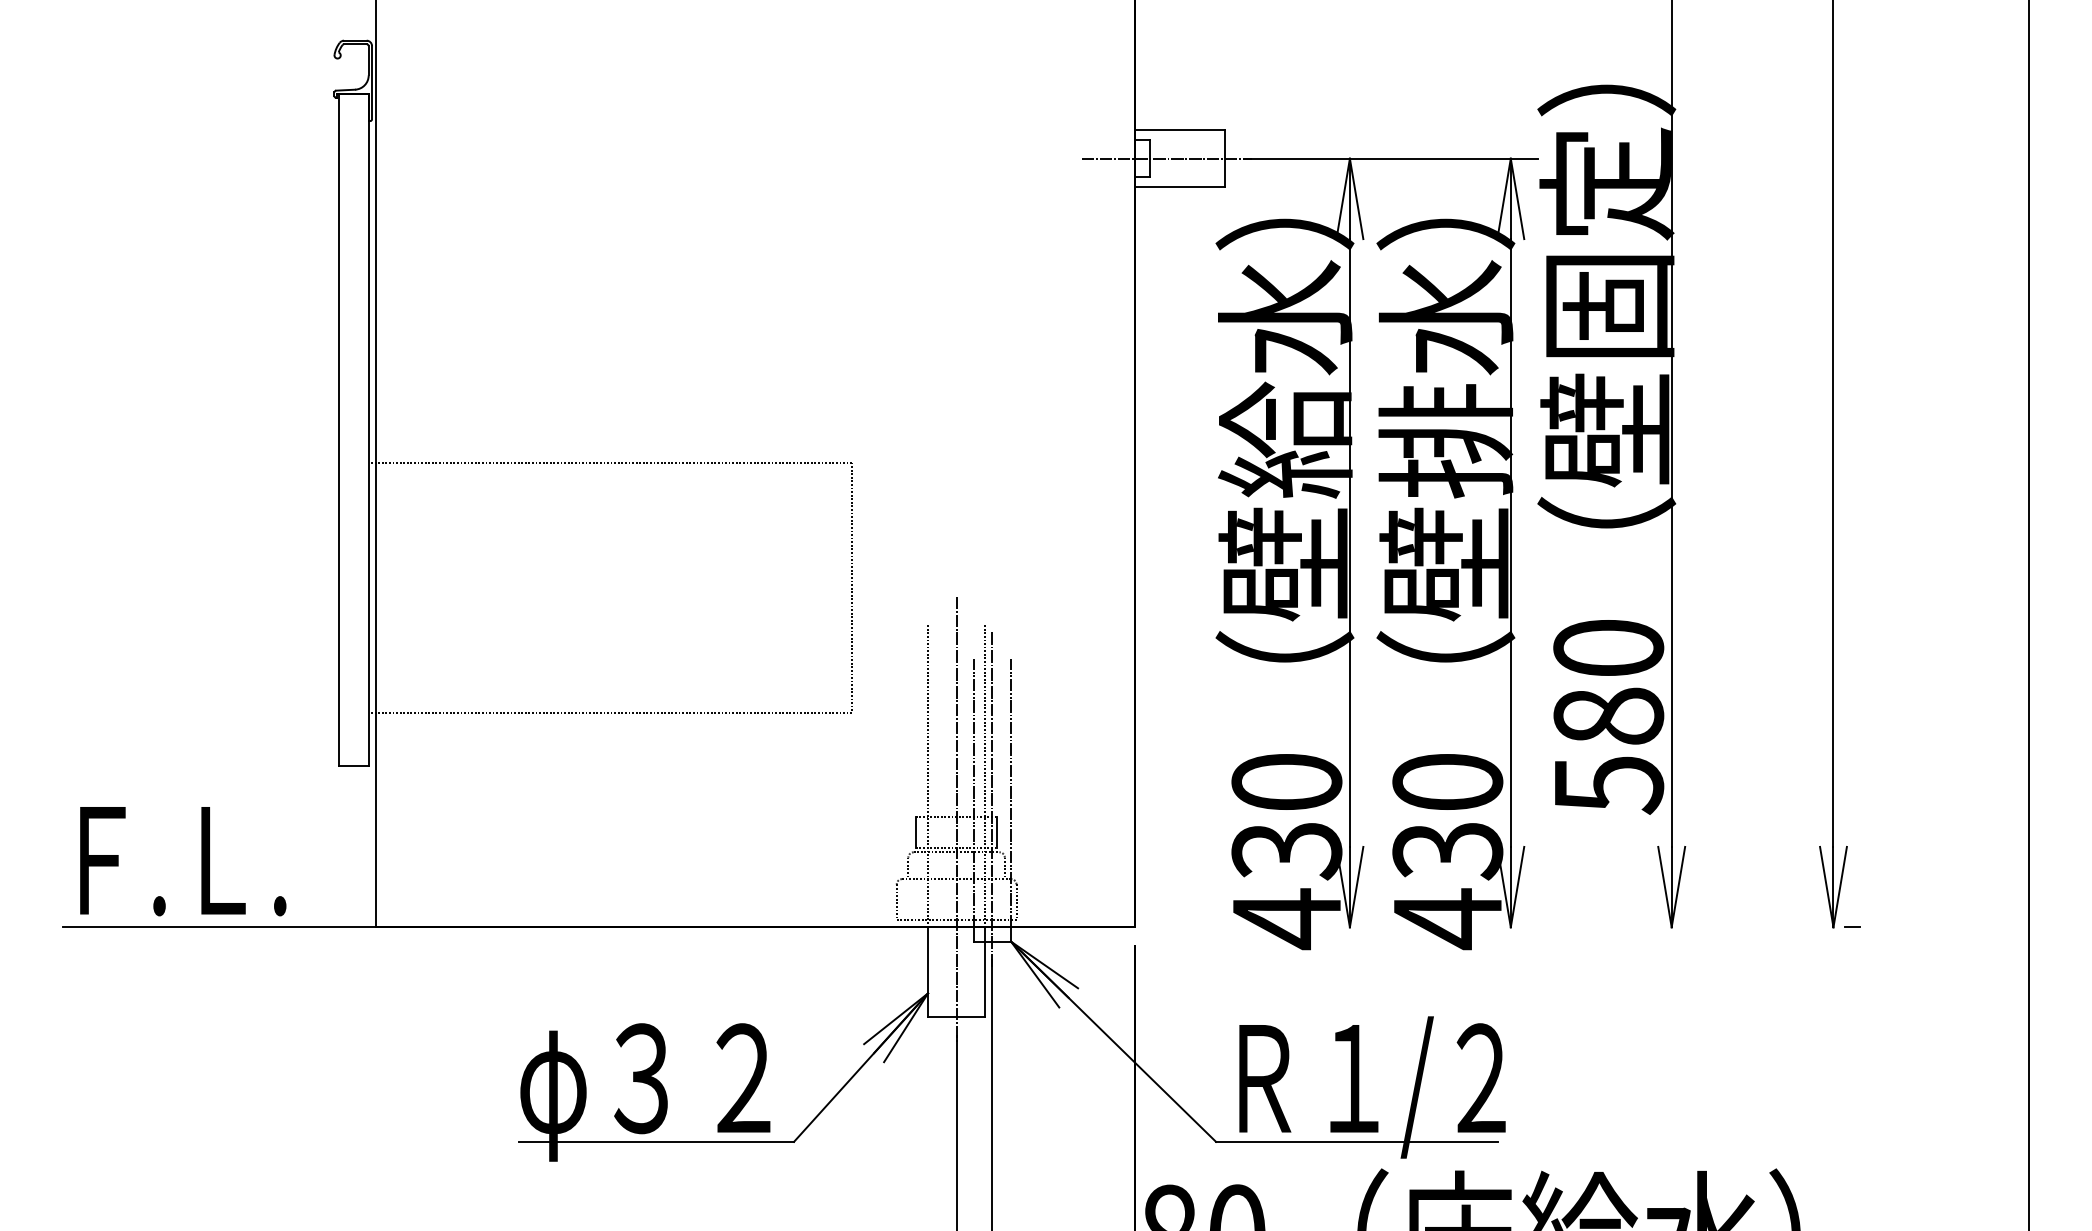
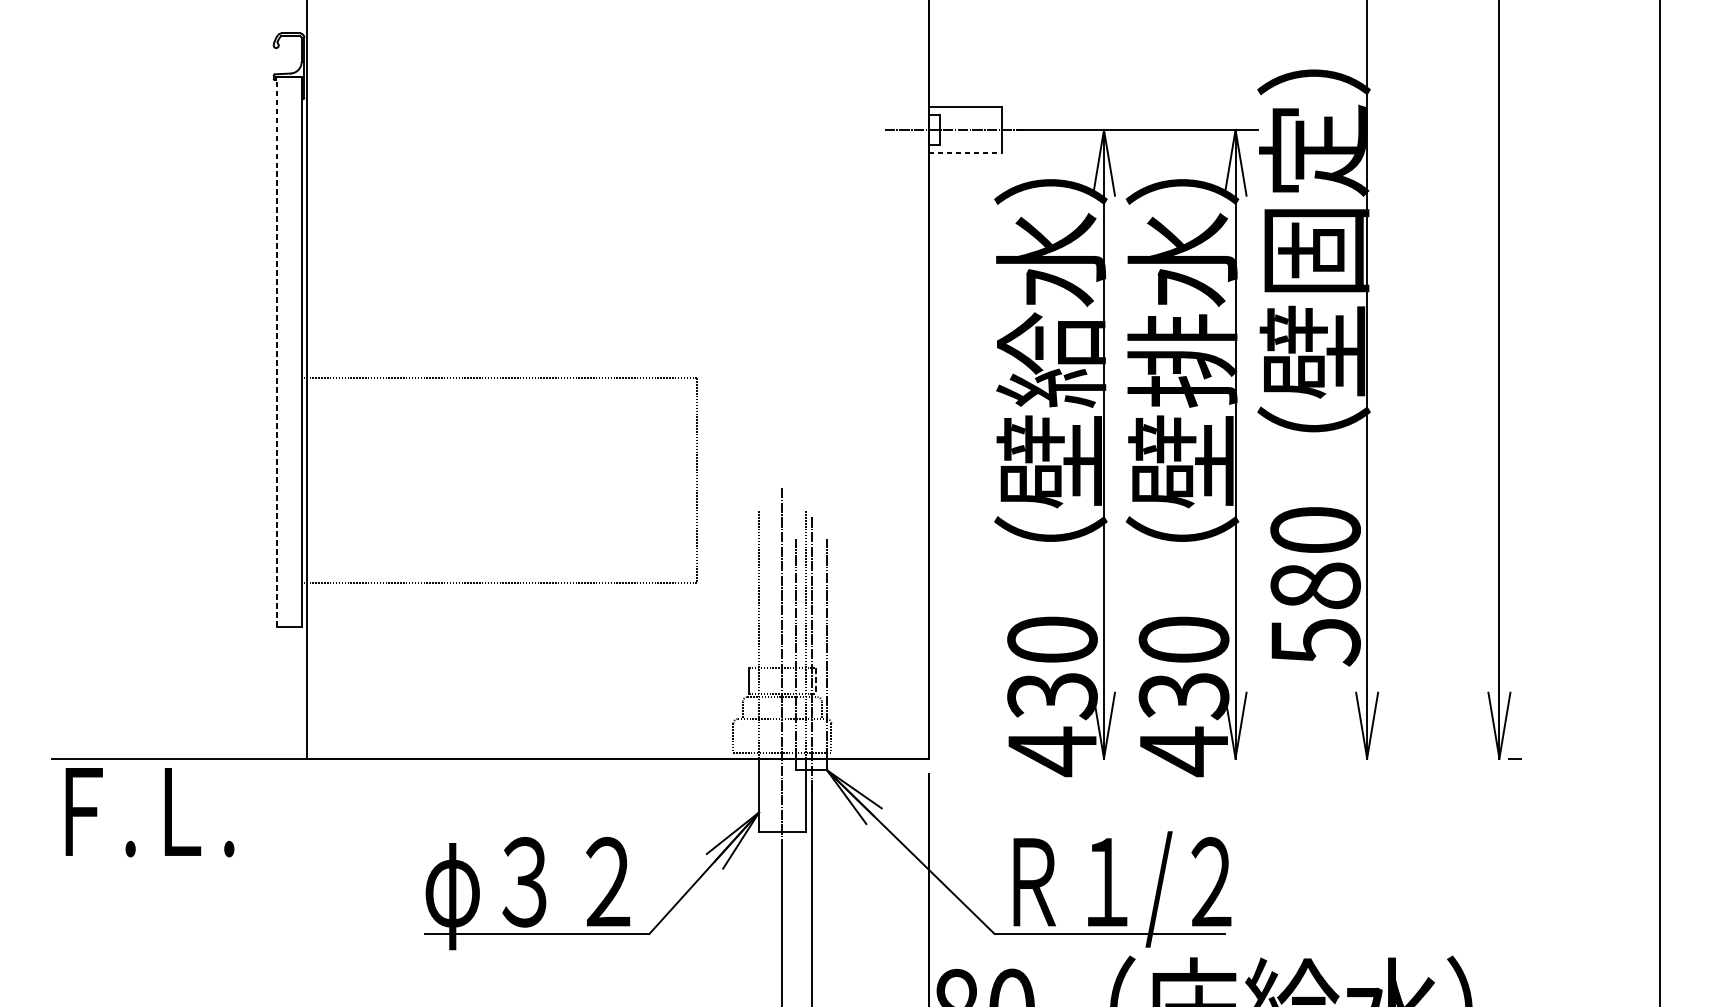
line: (1180, 187) -> (965, 153), solid -> dashed
line: (338, 429) -> (276, 351), solid -> dashed
line: (997, 832) -> (815, 680), solid -> dashed
text: (183, 861) -> (150, 812), moved

